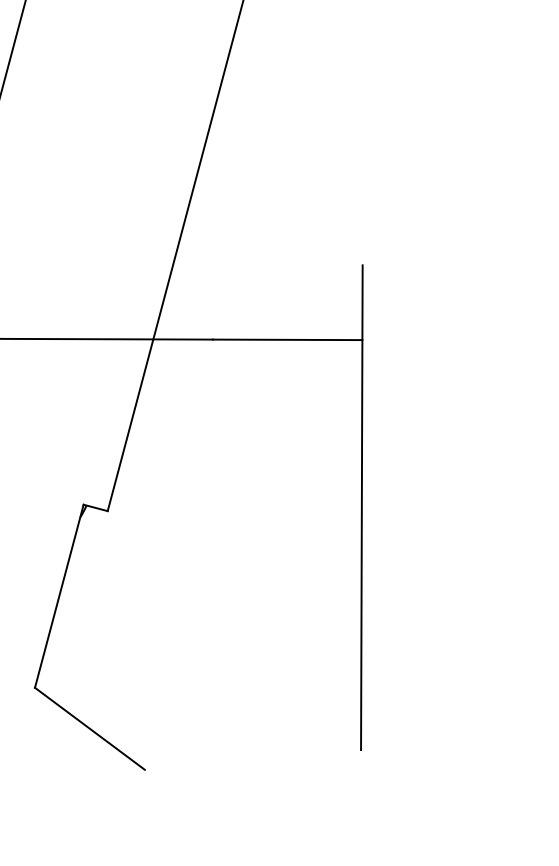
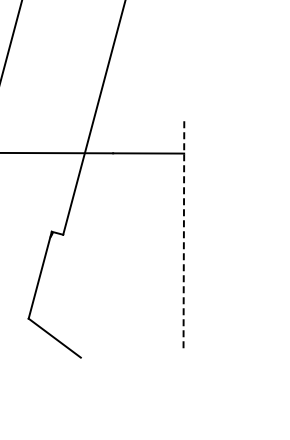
line: (360, 506) -> (183, 232), solid -> dashed

